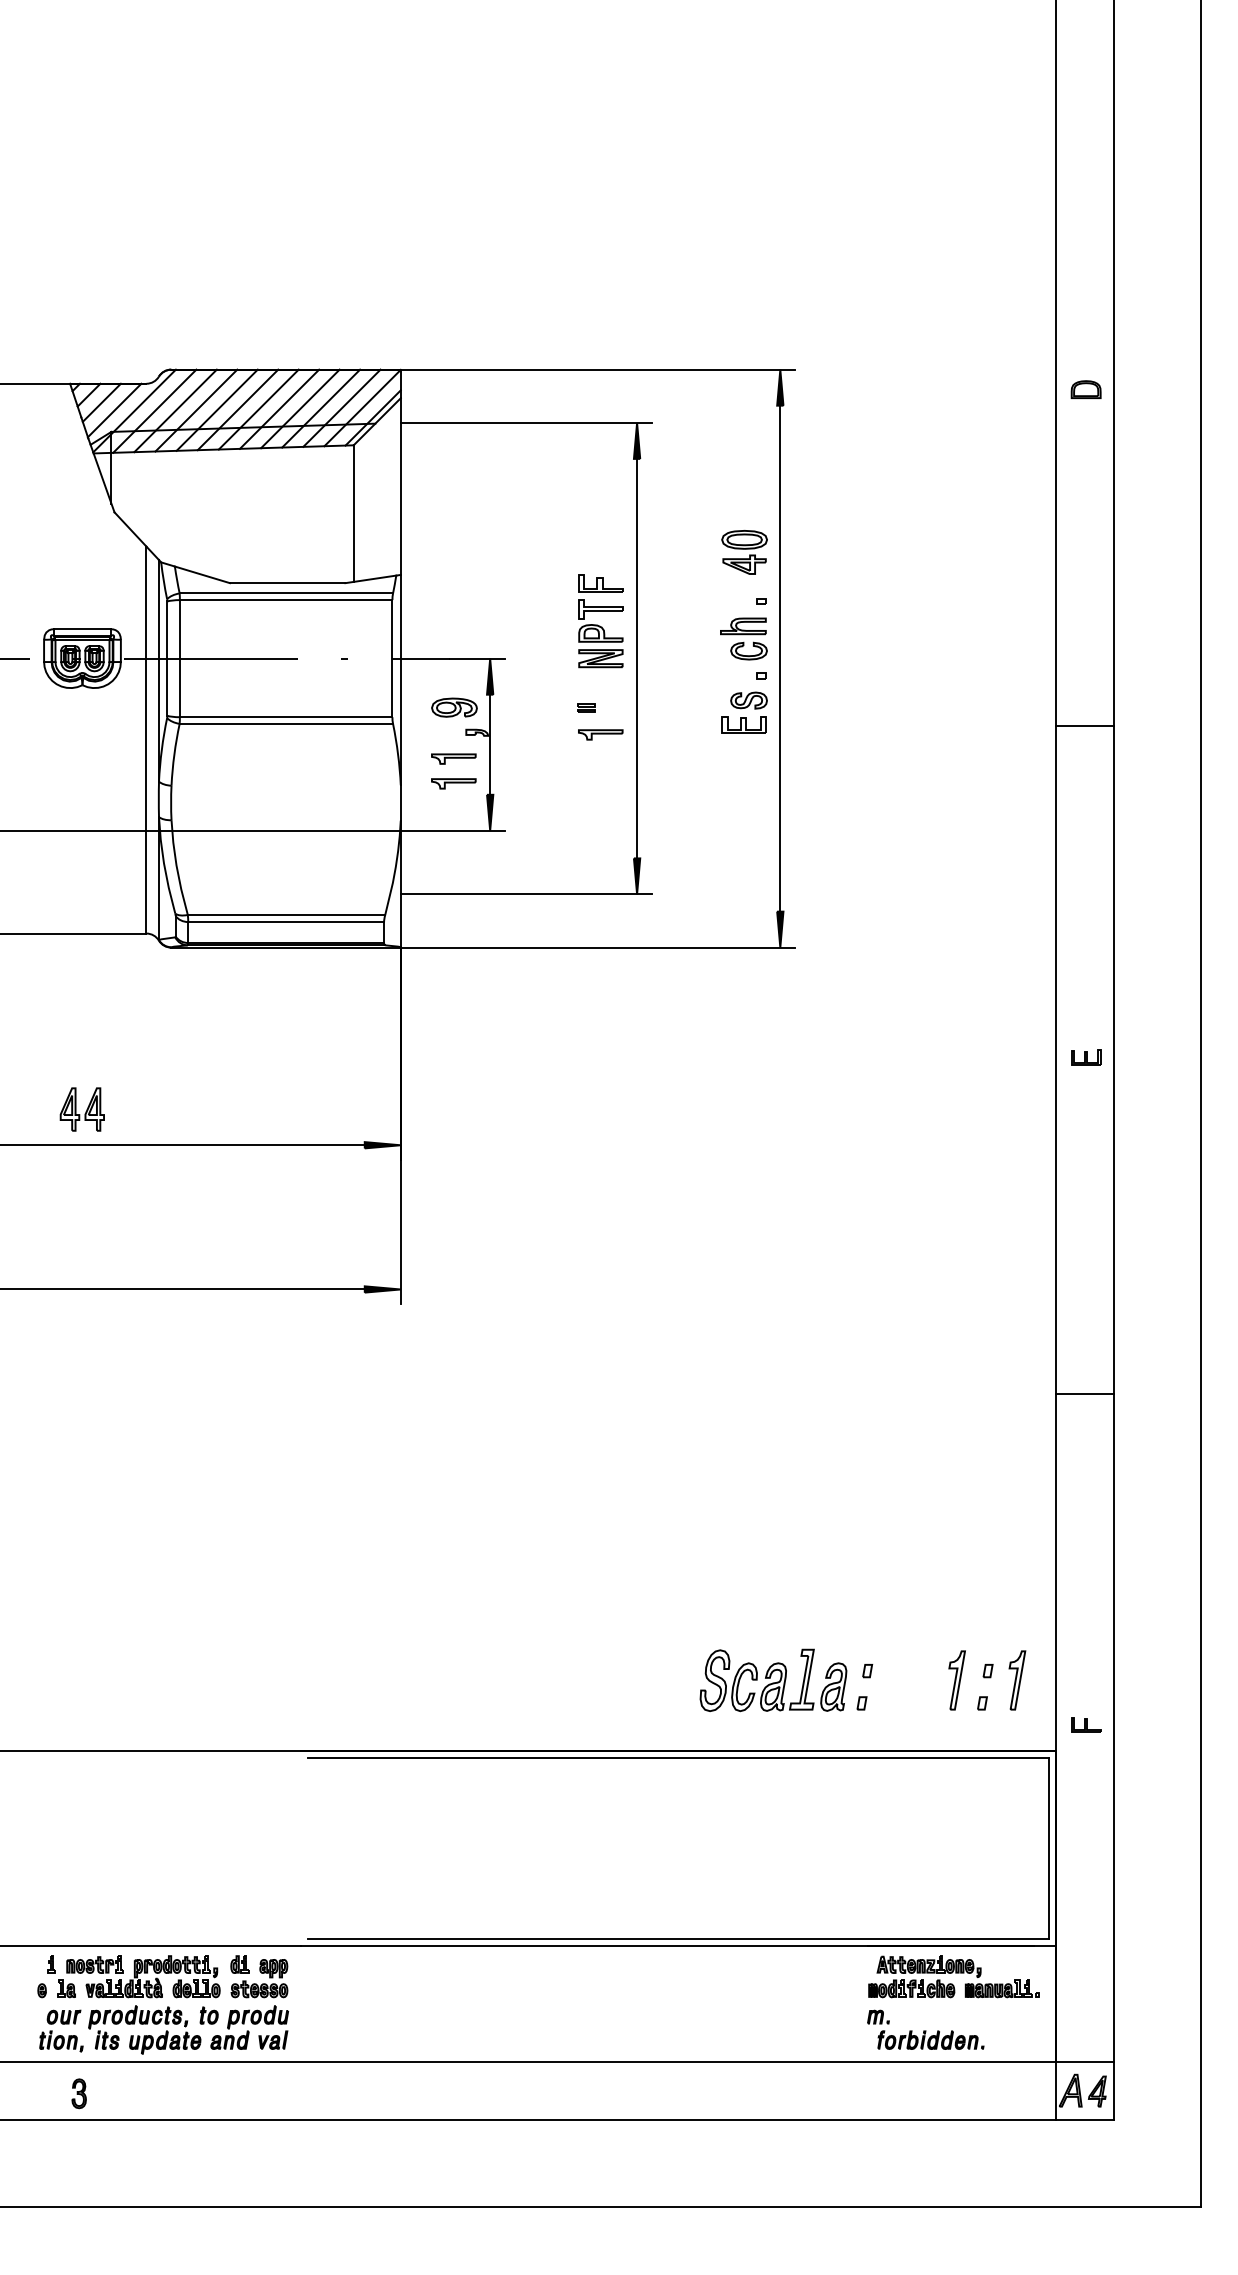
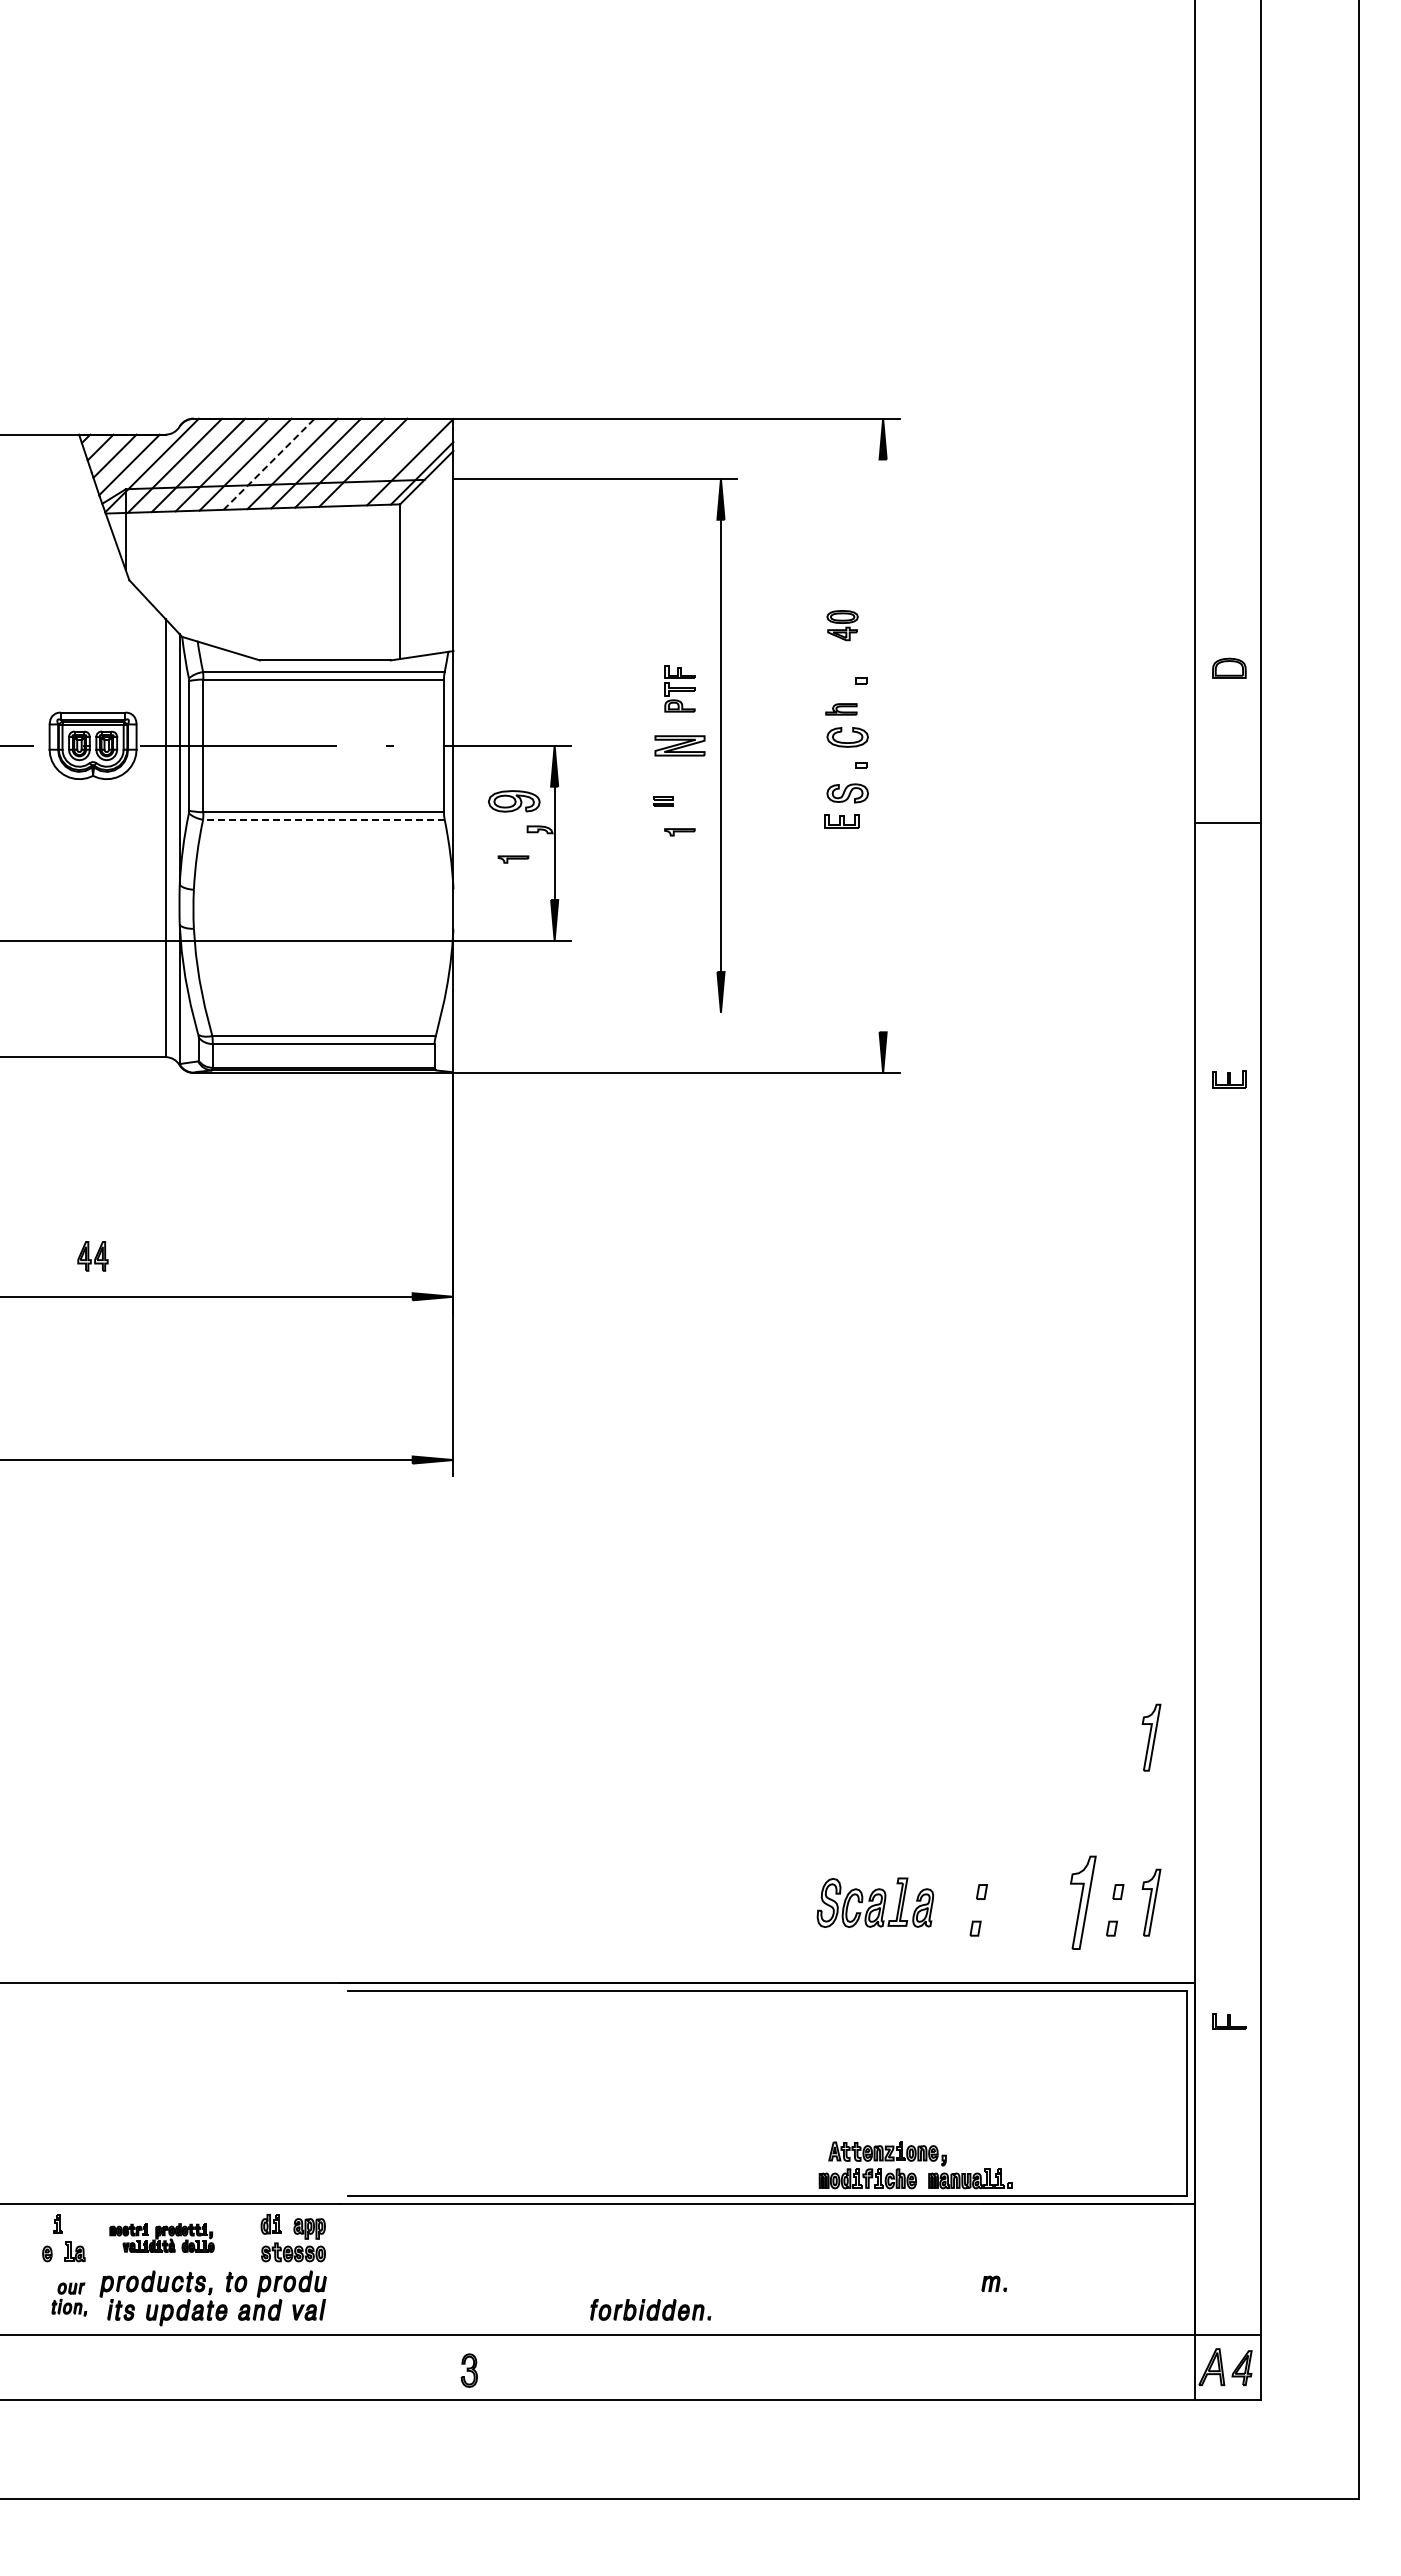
part: (1086, 388) -> (1229, 667), moved
line: (341, 408) -> (386, 462), removed
line: (238, 409) -> (269, 463), solid -> dashed
part: (744, 552) -> (842, 625), size x0.6
part: (600, 607) -> (679, 688), size x0.6
part: (743, 626) -> (841, 709), size x0.6
line: (780, 658) -> (883, 745), removed
line: (285, 723) -> (323, 819), solid -> dashed
part: (744, 724) -> (842, 820), size x0.7
part: (600, 735) -> (679, 832), size x0.6
part: (453, 759) -> (513, 859), size x0.6
part: (453, 783) -> (513, 887), removed
line: (526, 894) -> (595, 1012), removed
part: (1086, 1057) -> (1229, 1079), moved
part: (81, 1109) -> (92, 1256), size x0.6
line: (1084, 1394) -> (1227, 1578), removed
part: (1017, 1534) -> (1151, 1737), added
part: (773, 1680) -> (875, 1902), size x0.7
part: (957, 1680) -> (1083, 1902), size x1.4
part: (1086, 1725) -> (1229, 2021), moved
part: (142, 1976) -> (161, 2237), size x0.6
part: (953, 1977) -> (915, 2165), moved
part: (61, 2030) -> (69, 2299), size x0.7
part: (930, 2039) -> (650, 2309), moved
part: (78, 2093) -> (468, 2370), moved

